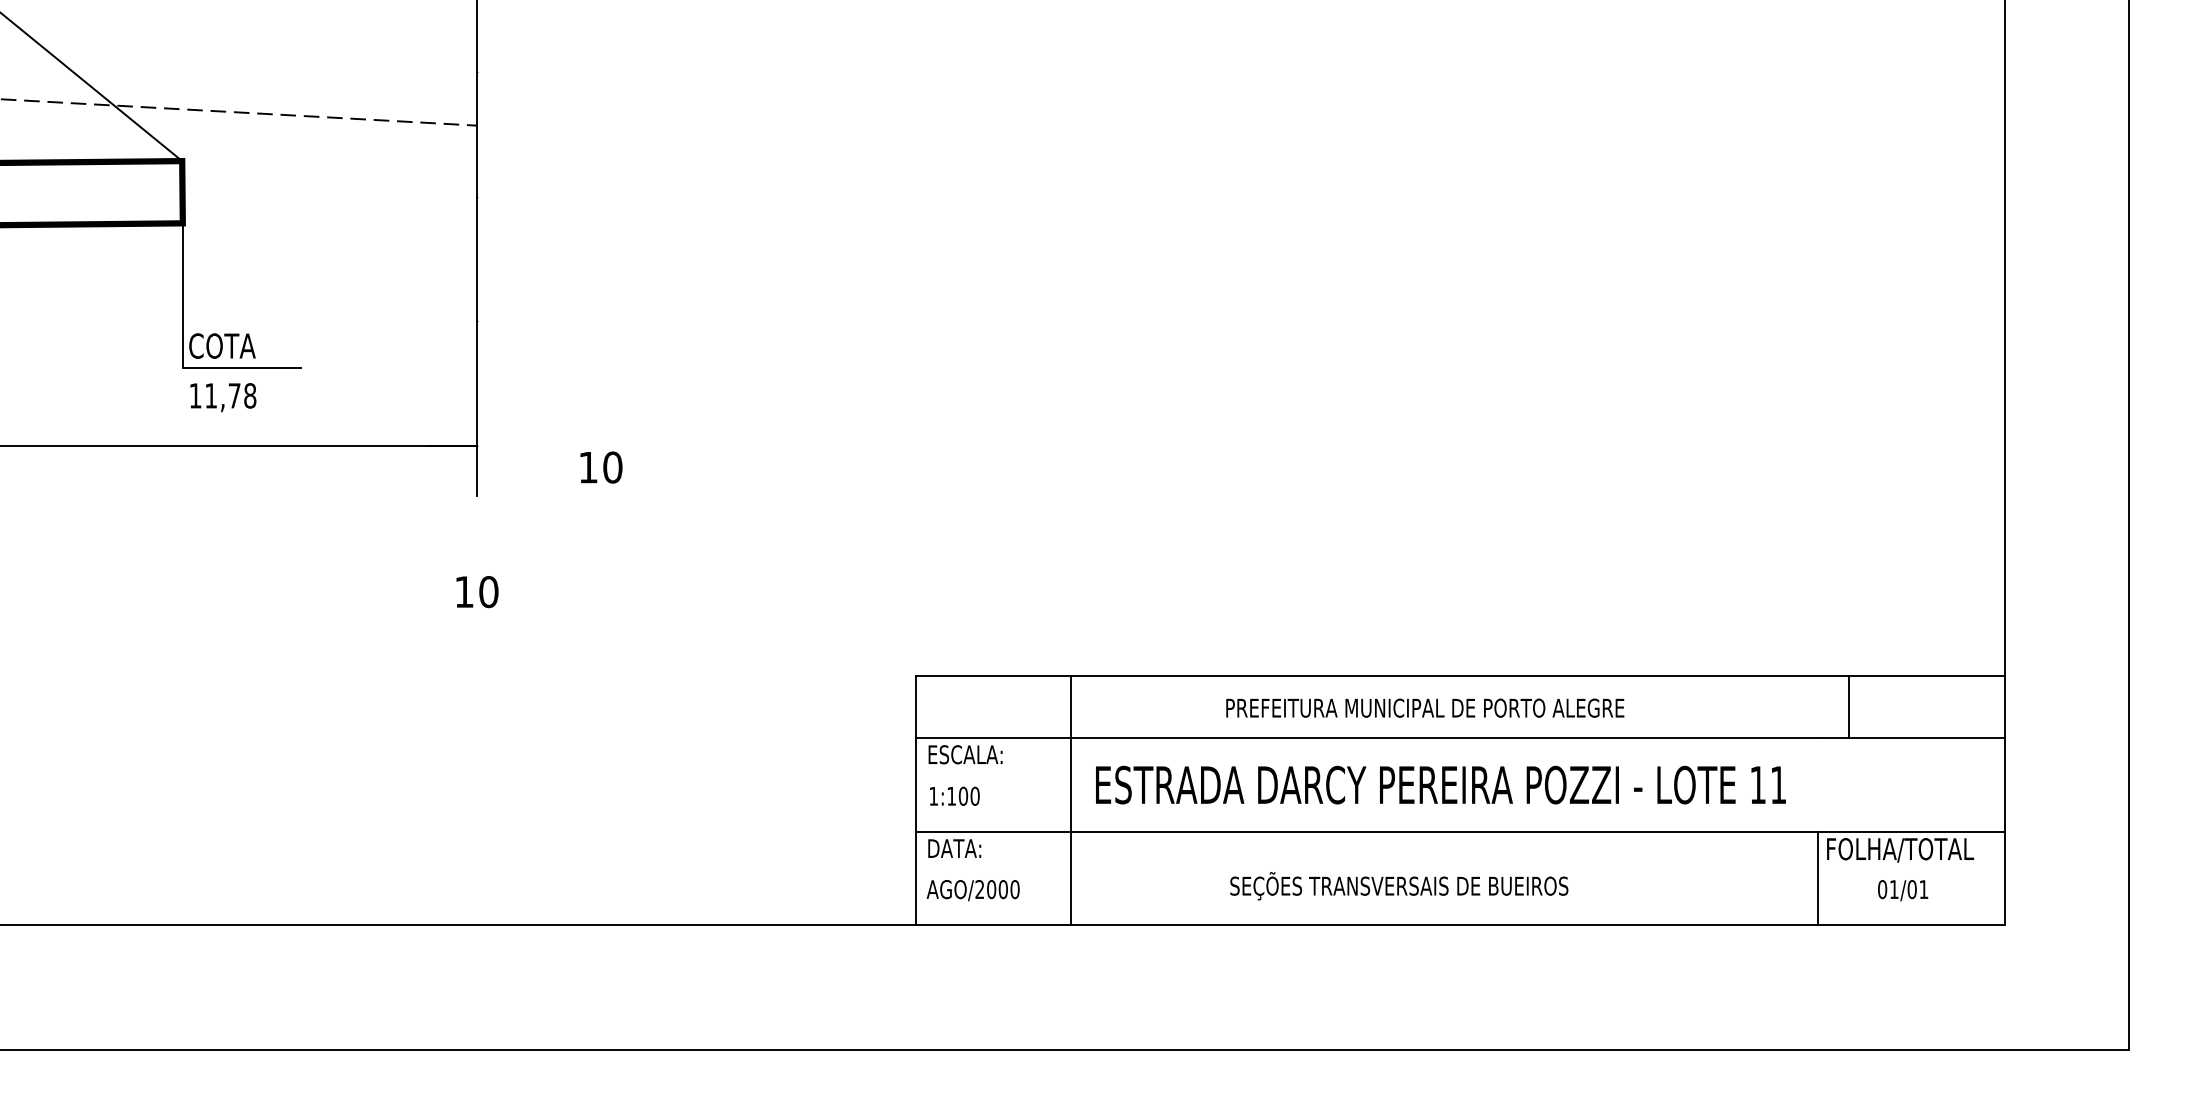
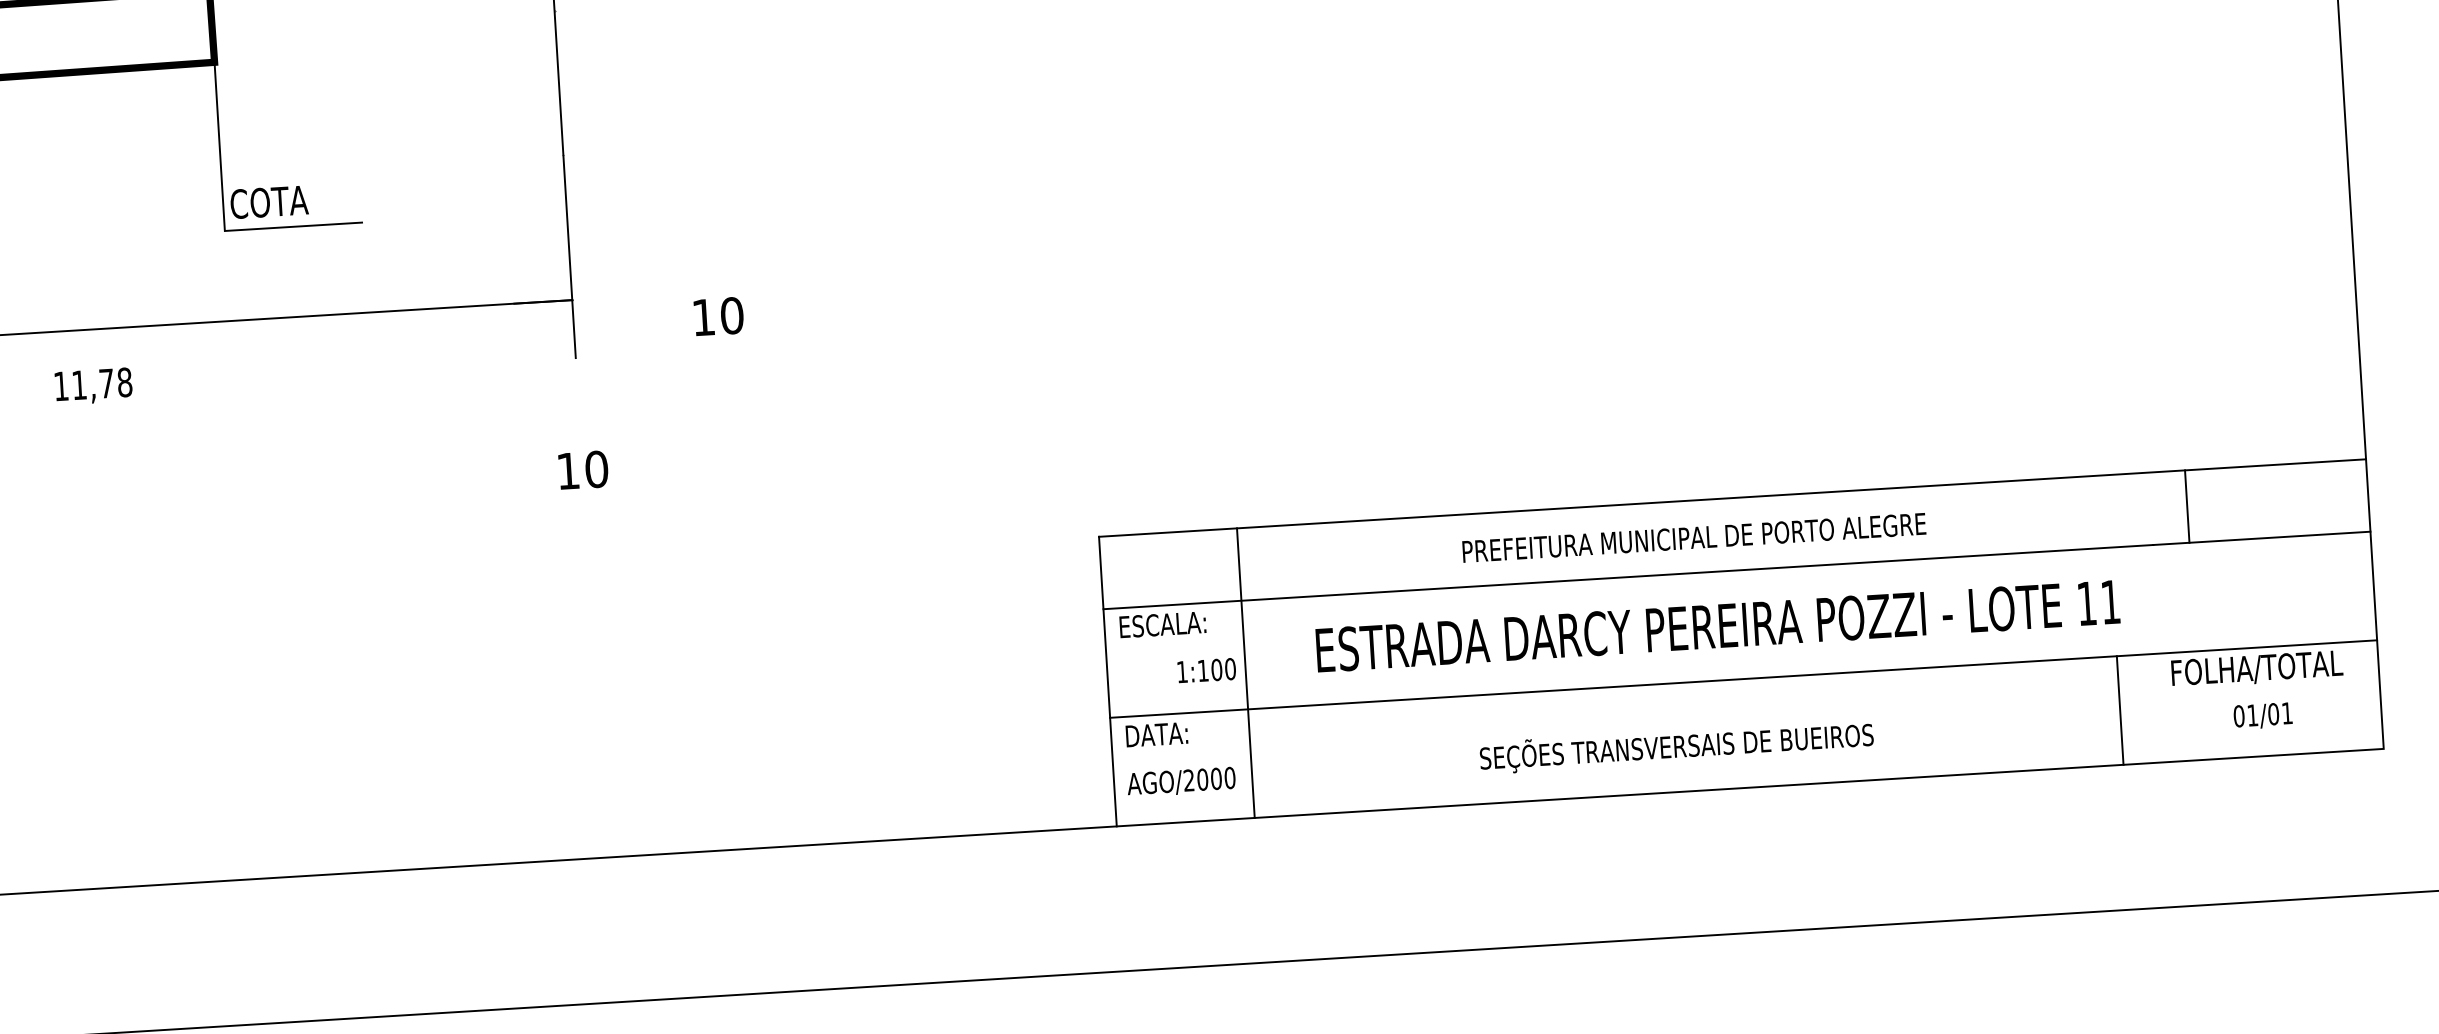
text: (223, 397) -> (93, 386), moved
text: (954, 795) -> (1206, 669), moved
line: (1071, 800) -> (1246, 673), moved
line: (1817, 878) -> (2119, 710), moved

